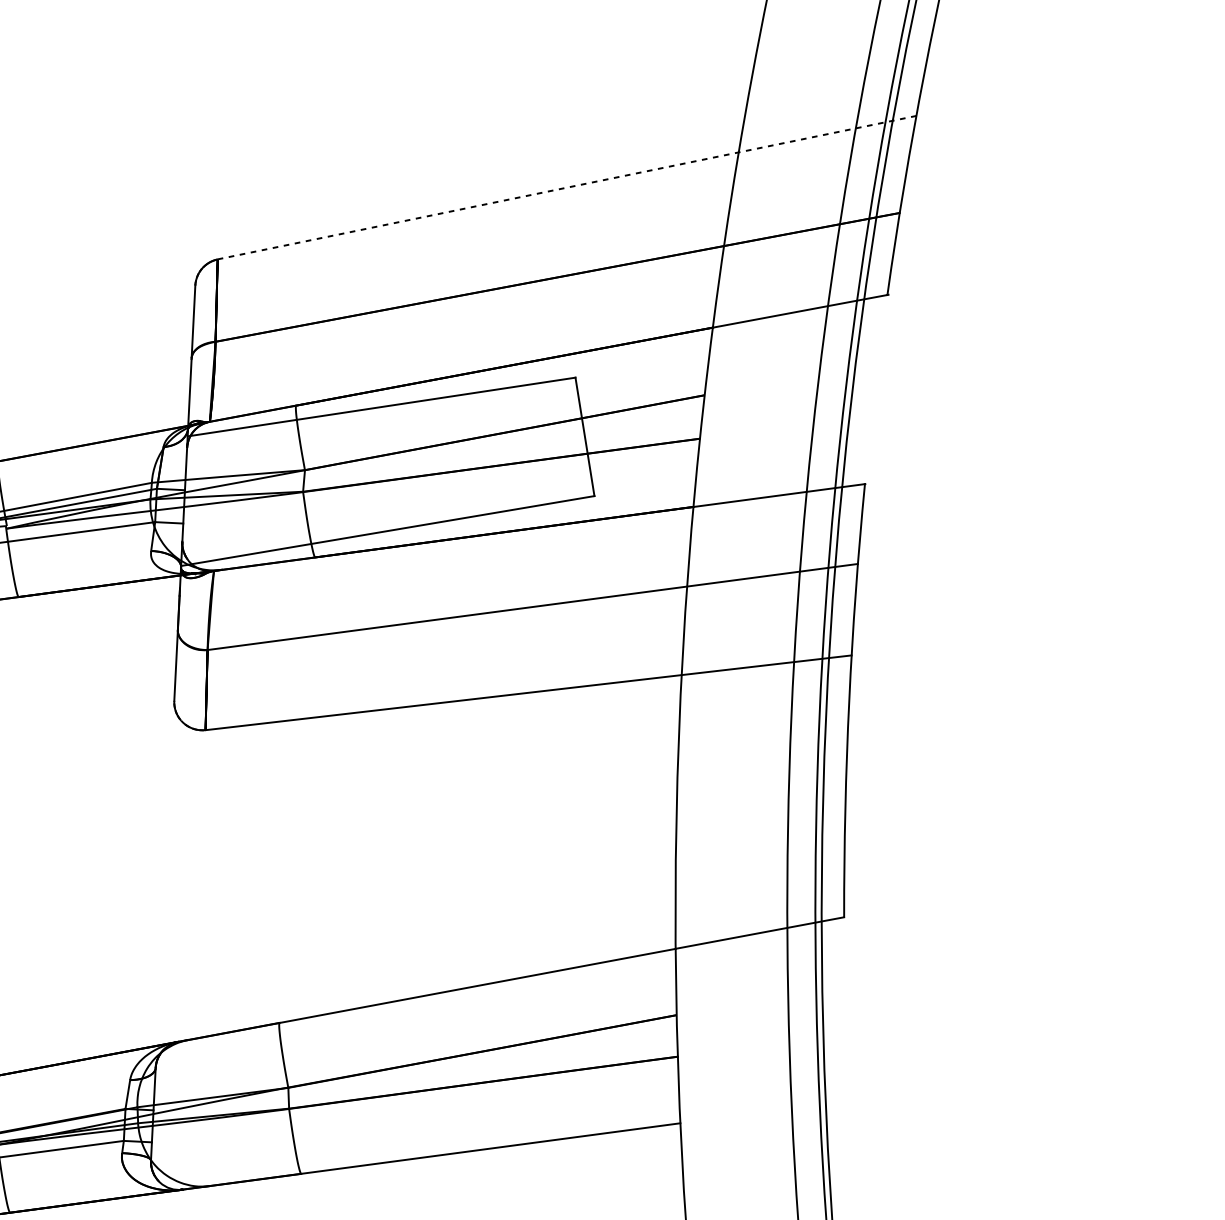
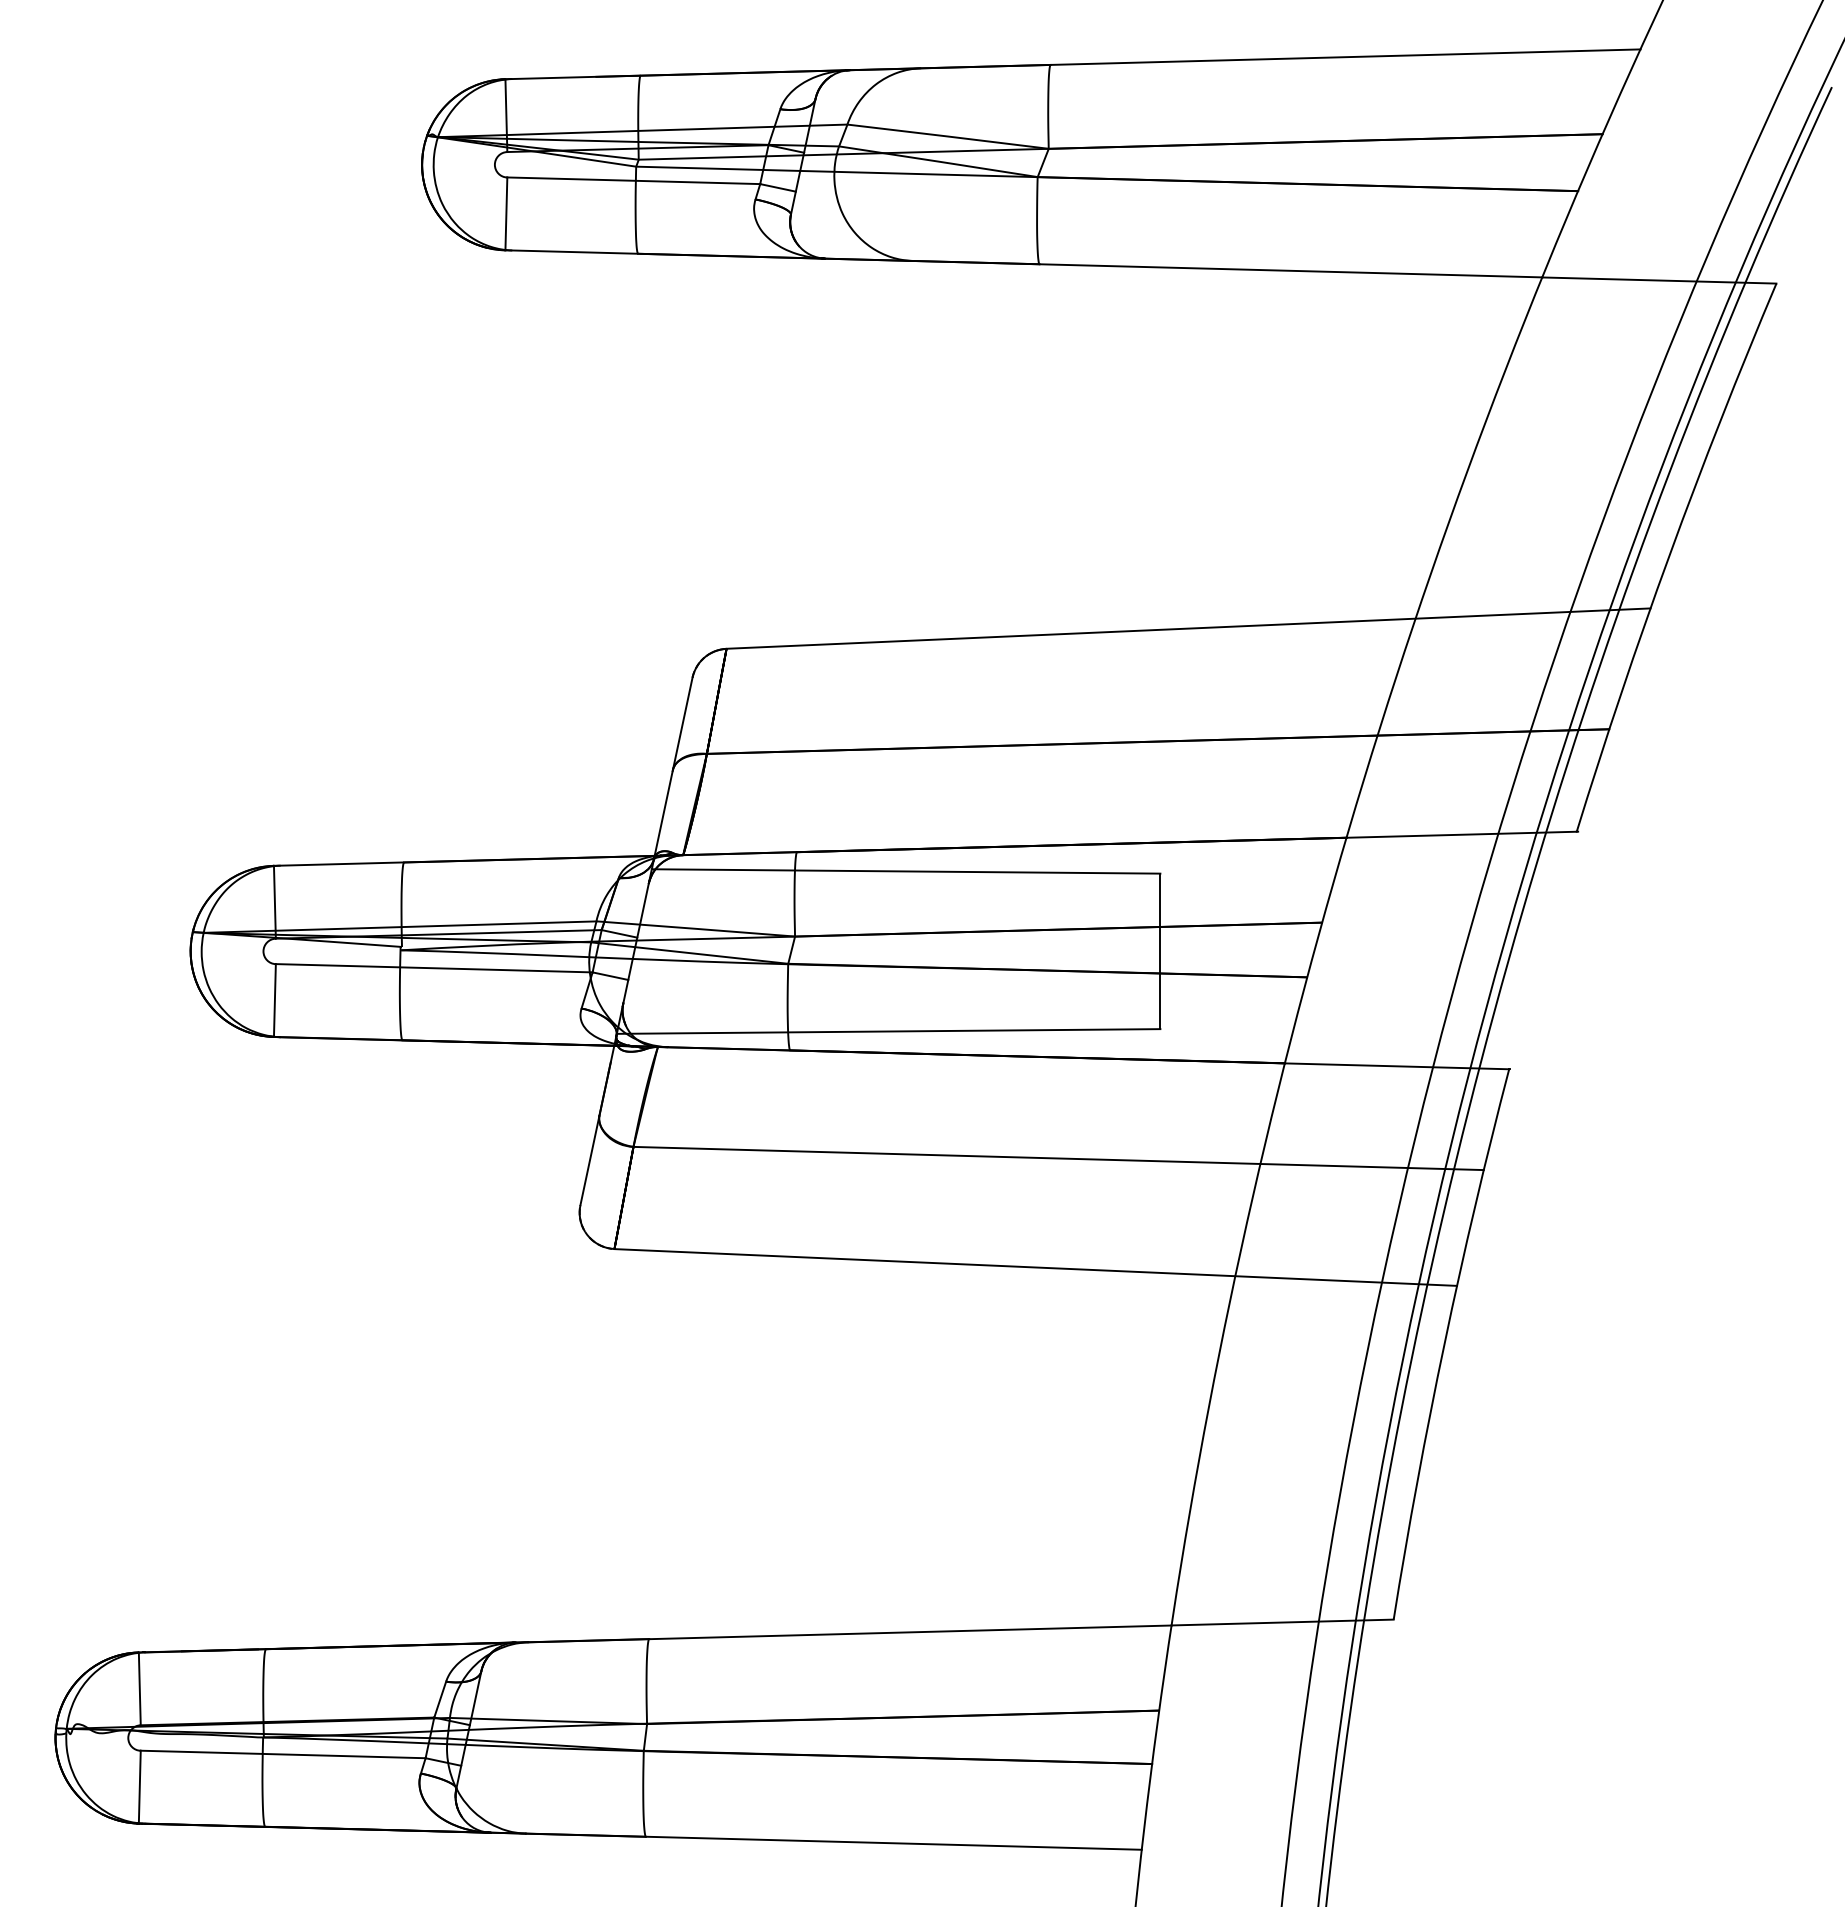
line: (567, 187) -> (1189, 628), dashed -> solid

